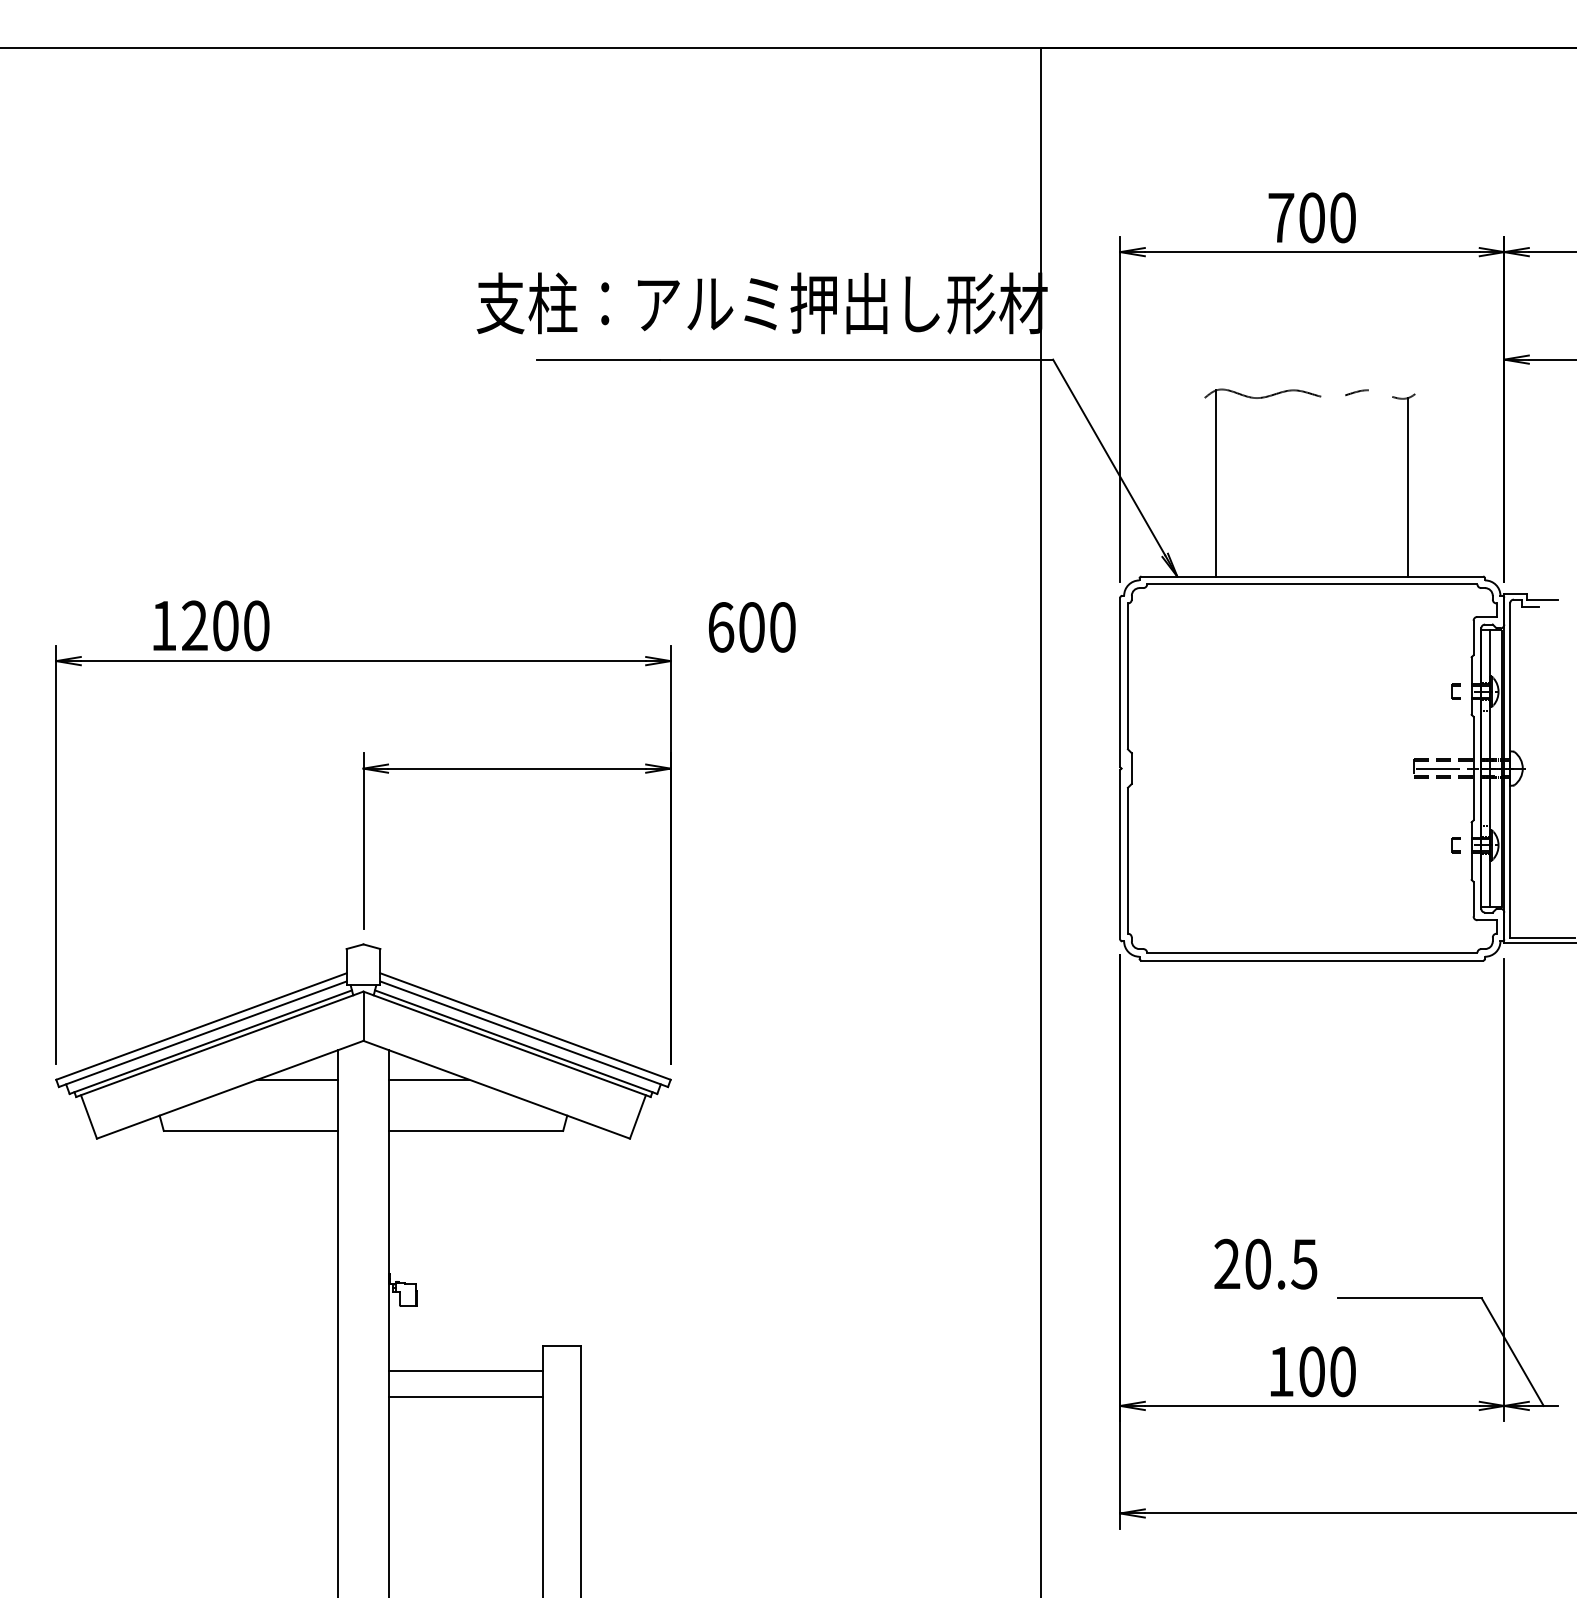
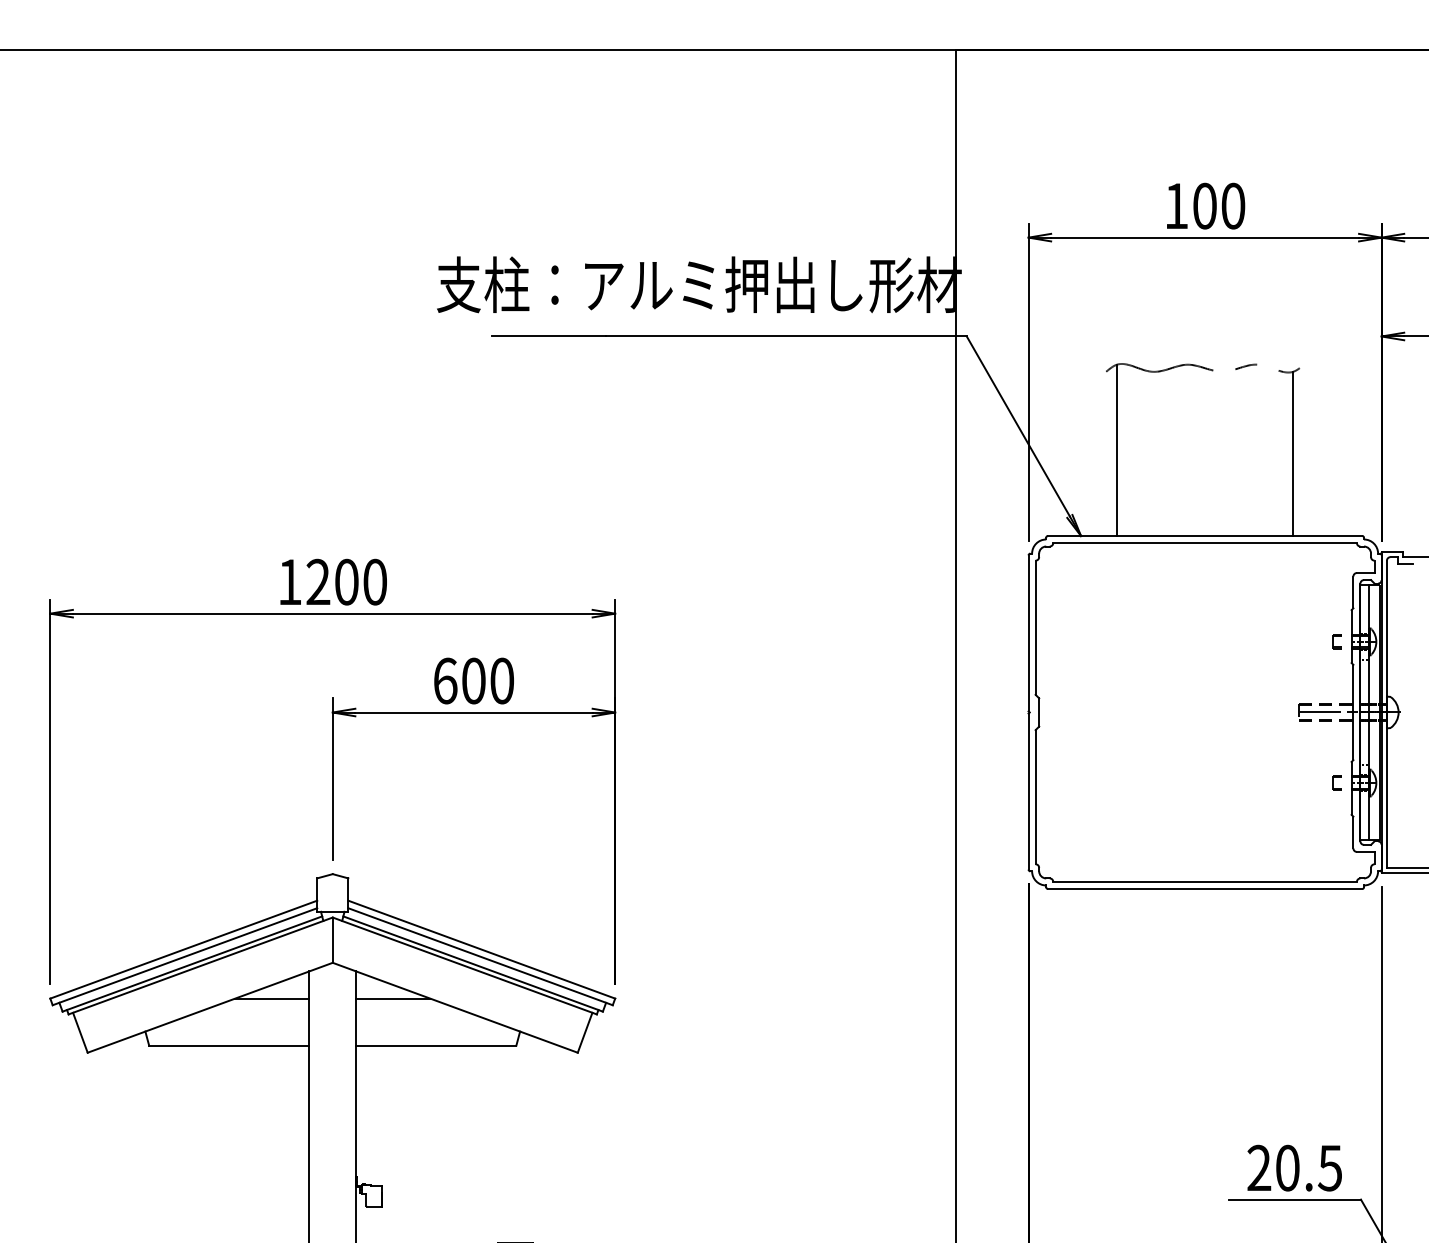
text: (1281, 217) -> (1176, 205), 700 -> 100
text: (211, 625) -> (333, 581), moved
text: (752, 627) -> (474, 681), moved
text: (1265, 1263) -> (1294, 1167), moved

